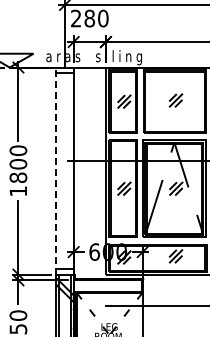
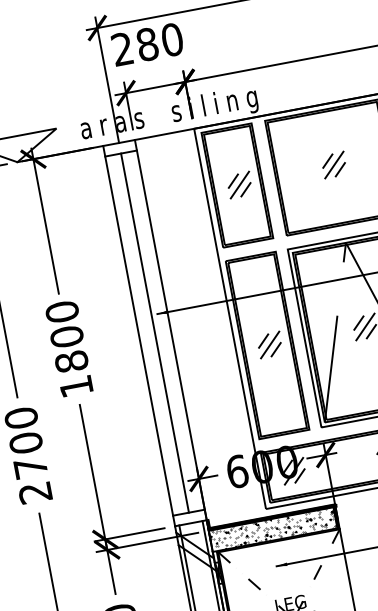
line: (65, 170) -> (155, 331), added
line: (56, 171) -> (139, 336), dashed -> solid
hatch: (107, 285) -> (272, 528), added

